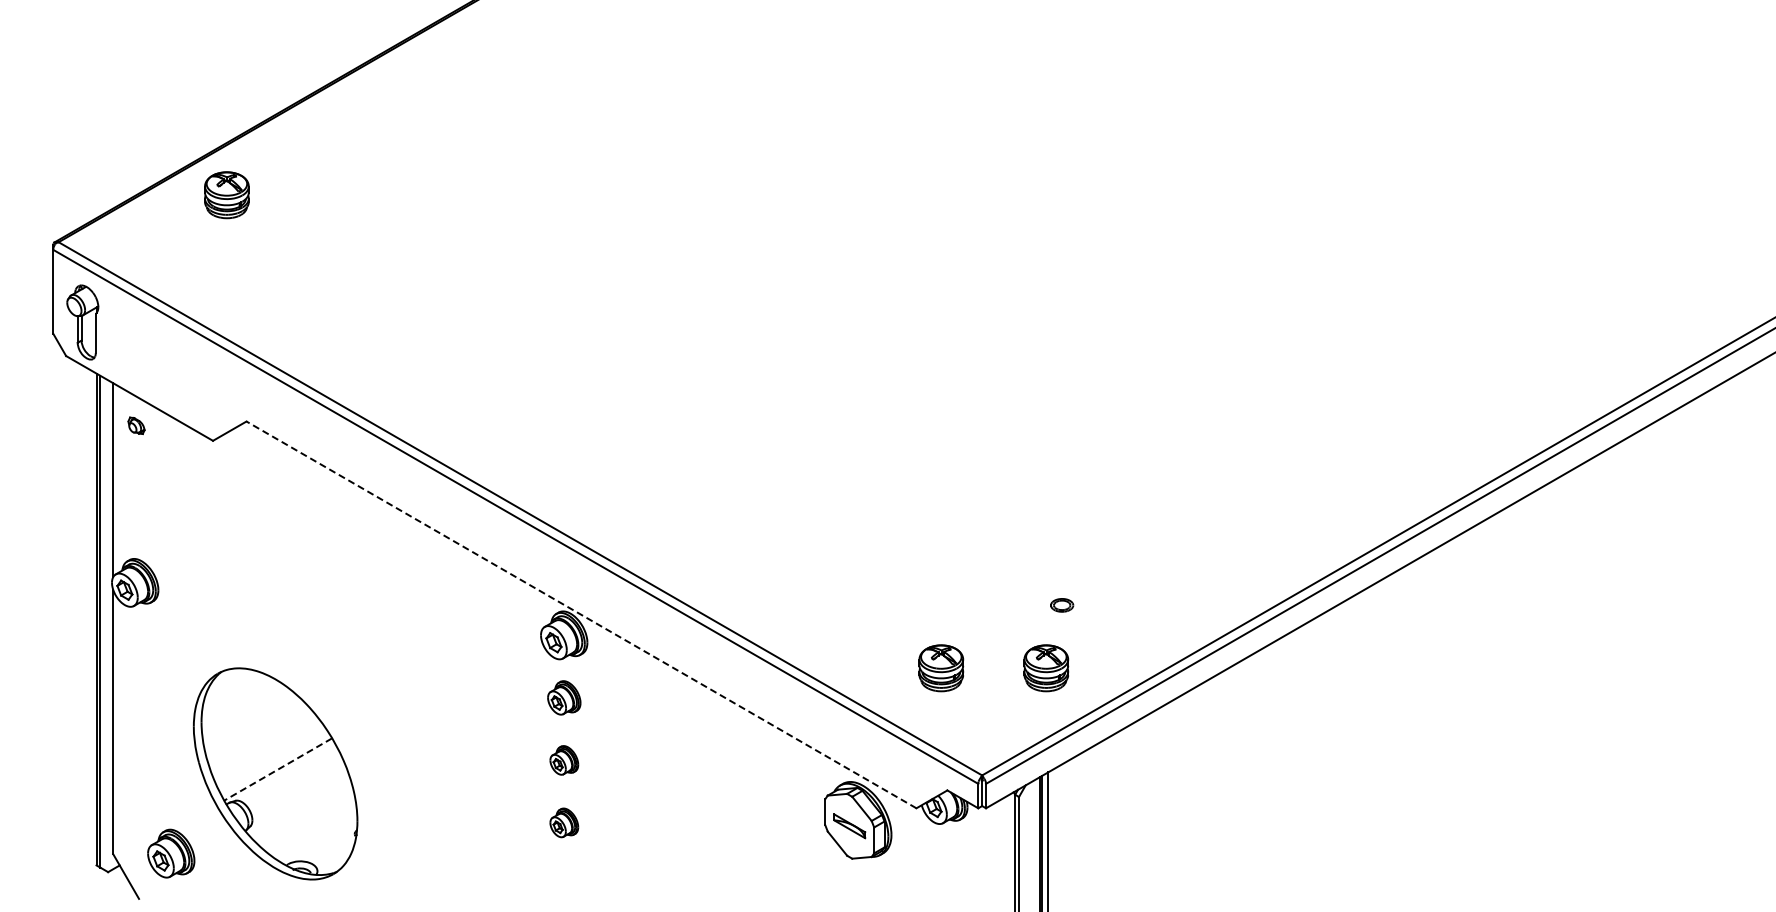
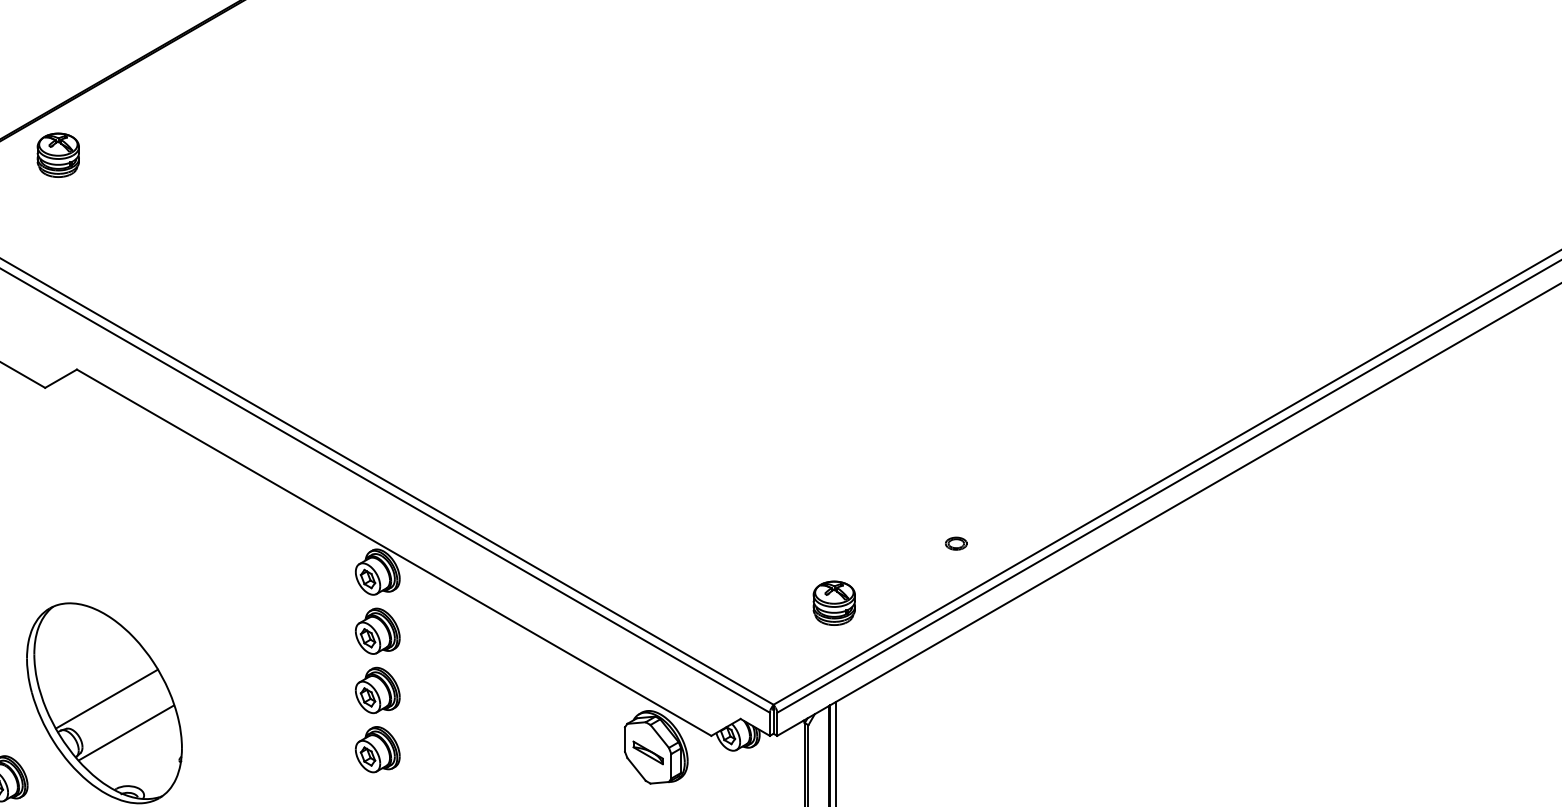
part: (1062, 605) -> (956, 543), moved
line: (581, 614) -> (394, 552), dashed -> solid
part: (941, 668) -> (735, 603), removed
part: (564, 697) -> (378, 630), size x1.43
part: (564, 760) -> (378, 690), size x1.67
line: (277, 769) -> (106, 699), dashed -> solid
line: (298, 805) -> (126, 733), added
part: (564, 822) -> (378, 749), size x1.67

